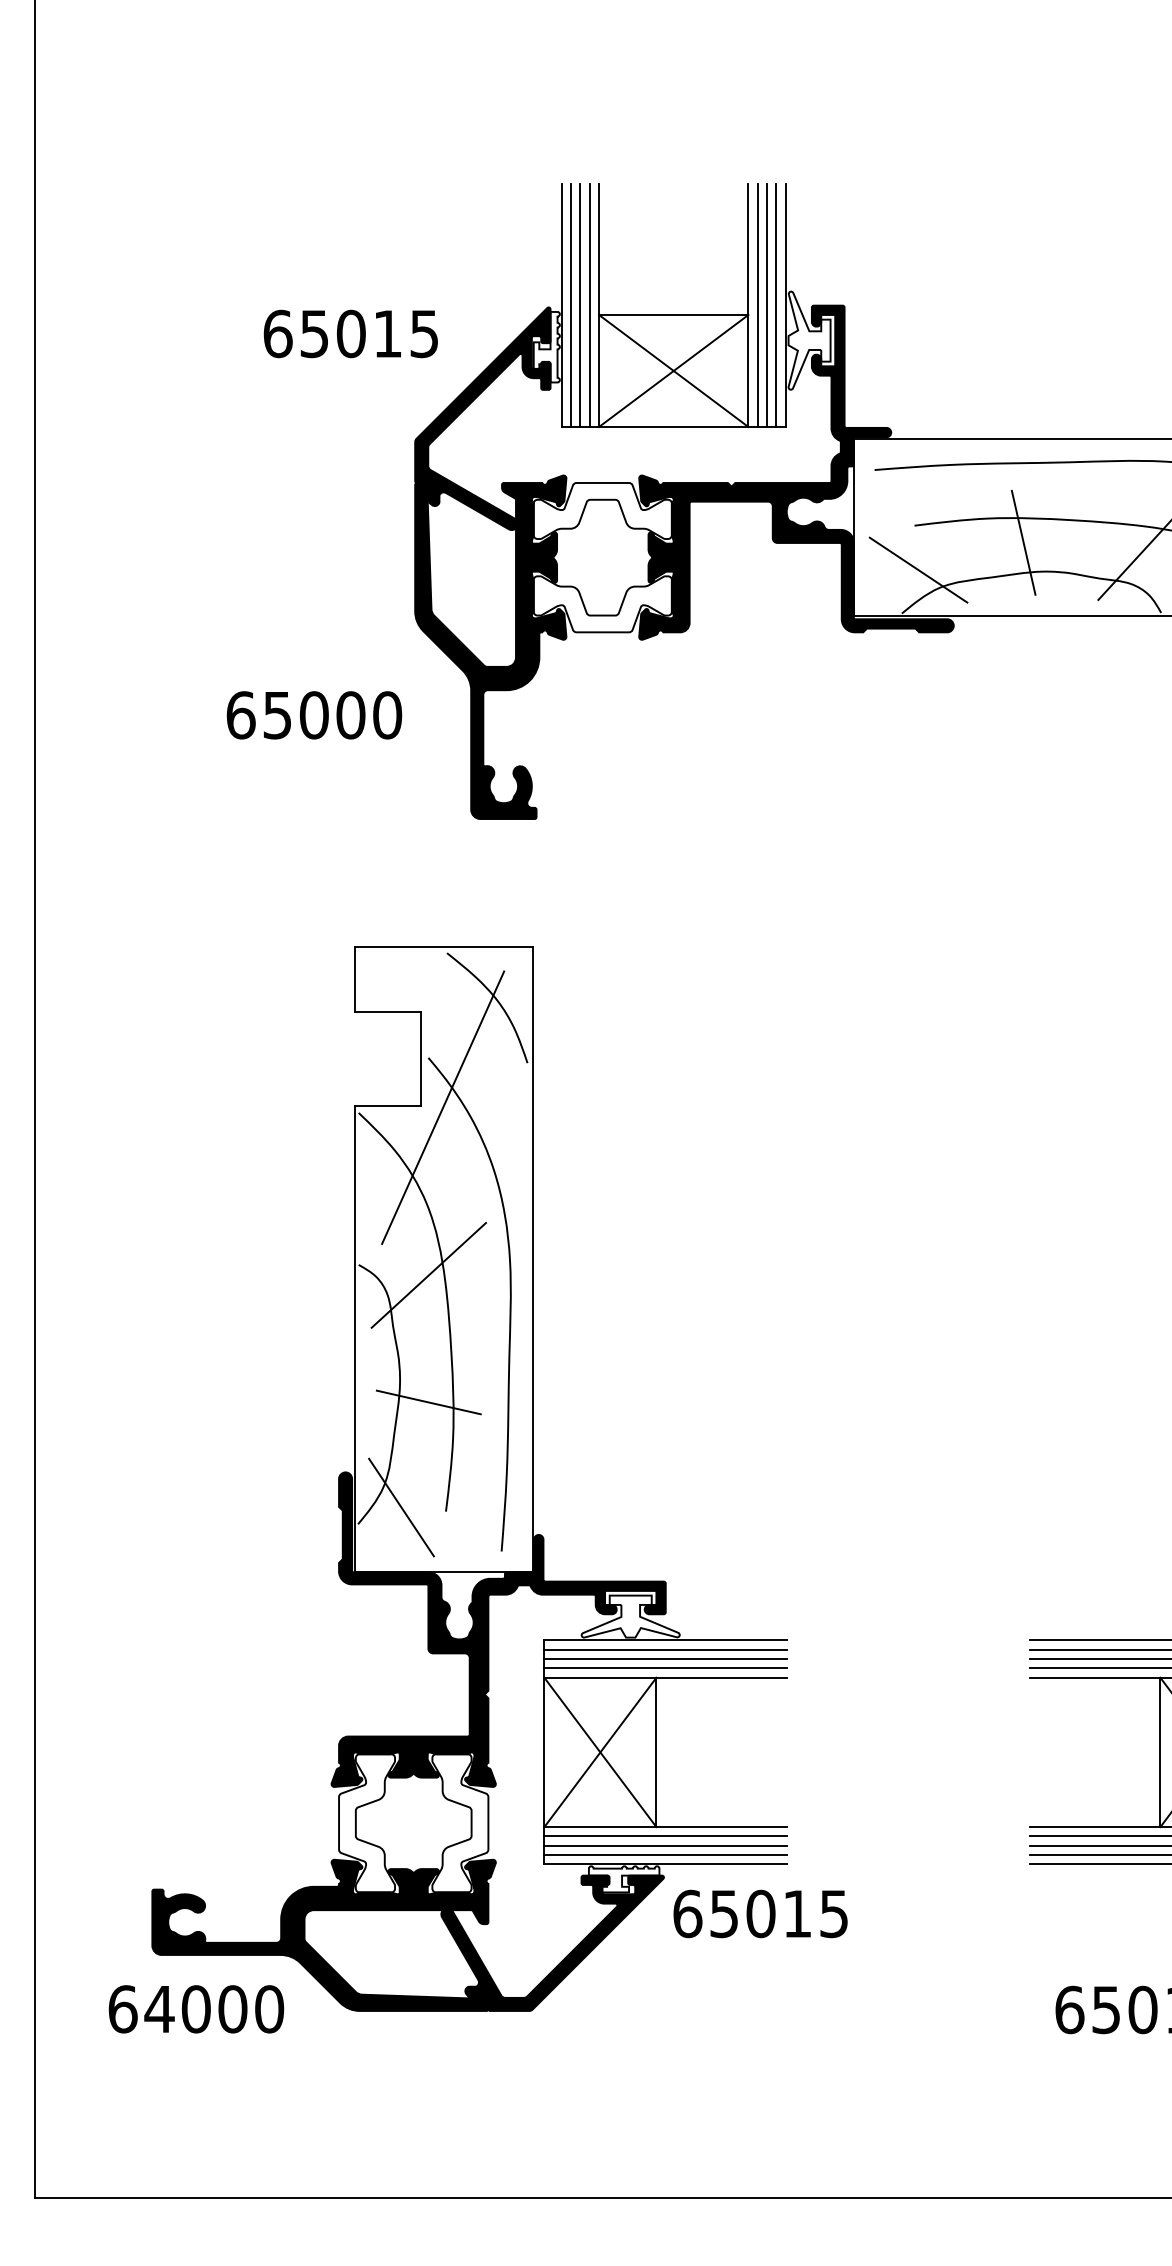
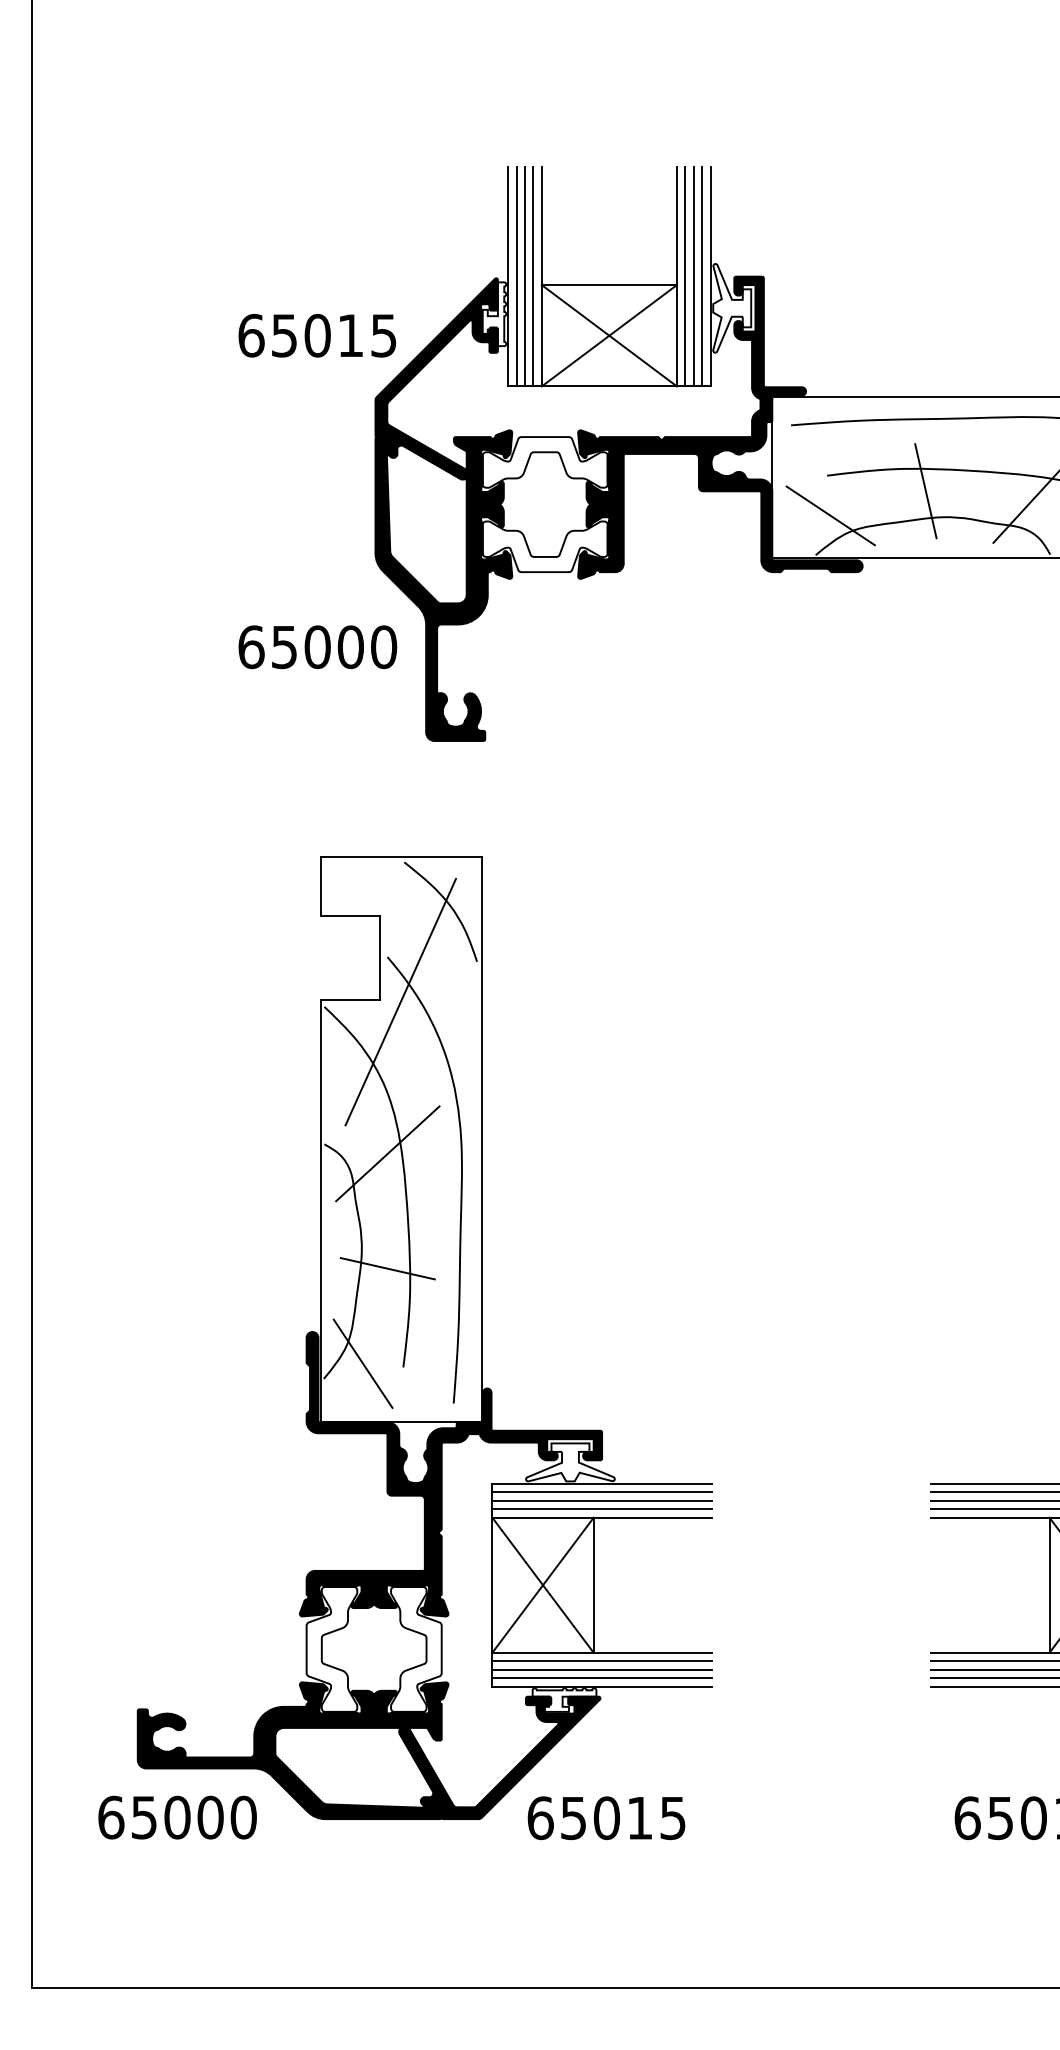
text: (350, 333) -> (316, 335), moved
text: (314, 715) -> (317, 647), moved
text: (760, 1913) -> (606, 1817), moved
text: (159, 2009) -> (144, 1817), 64000 -> 65000

